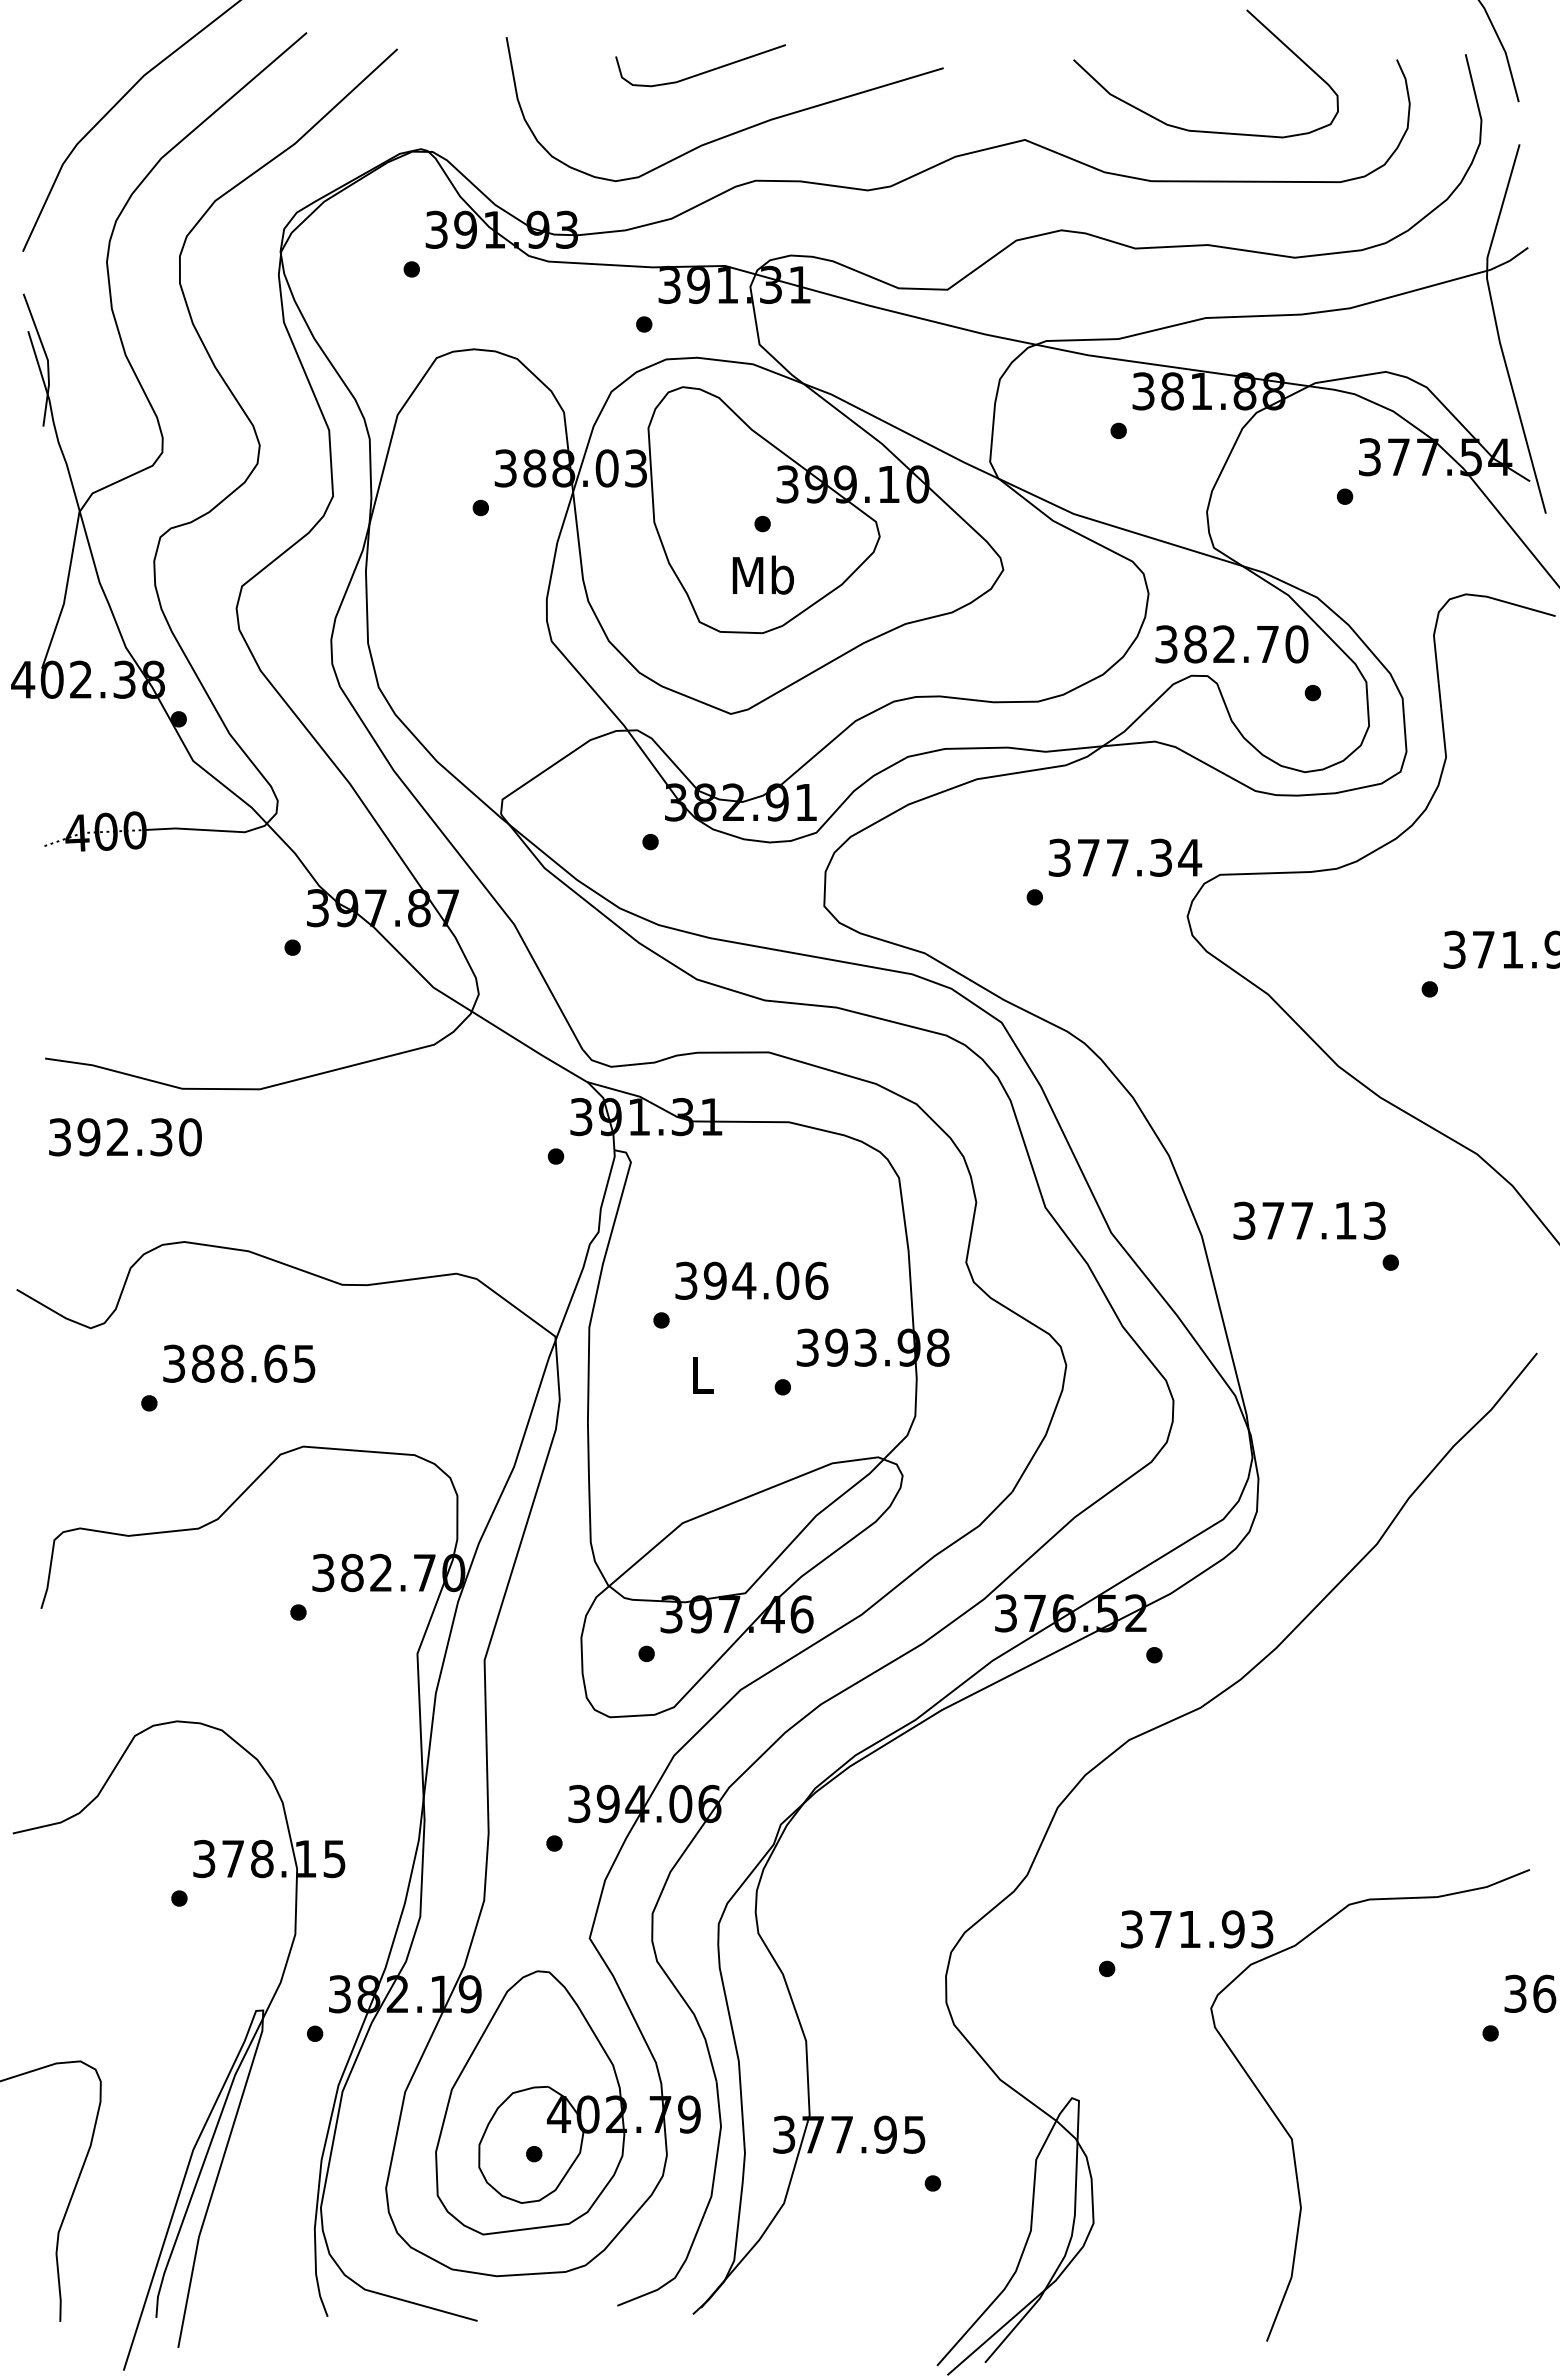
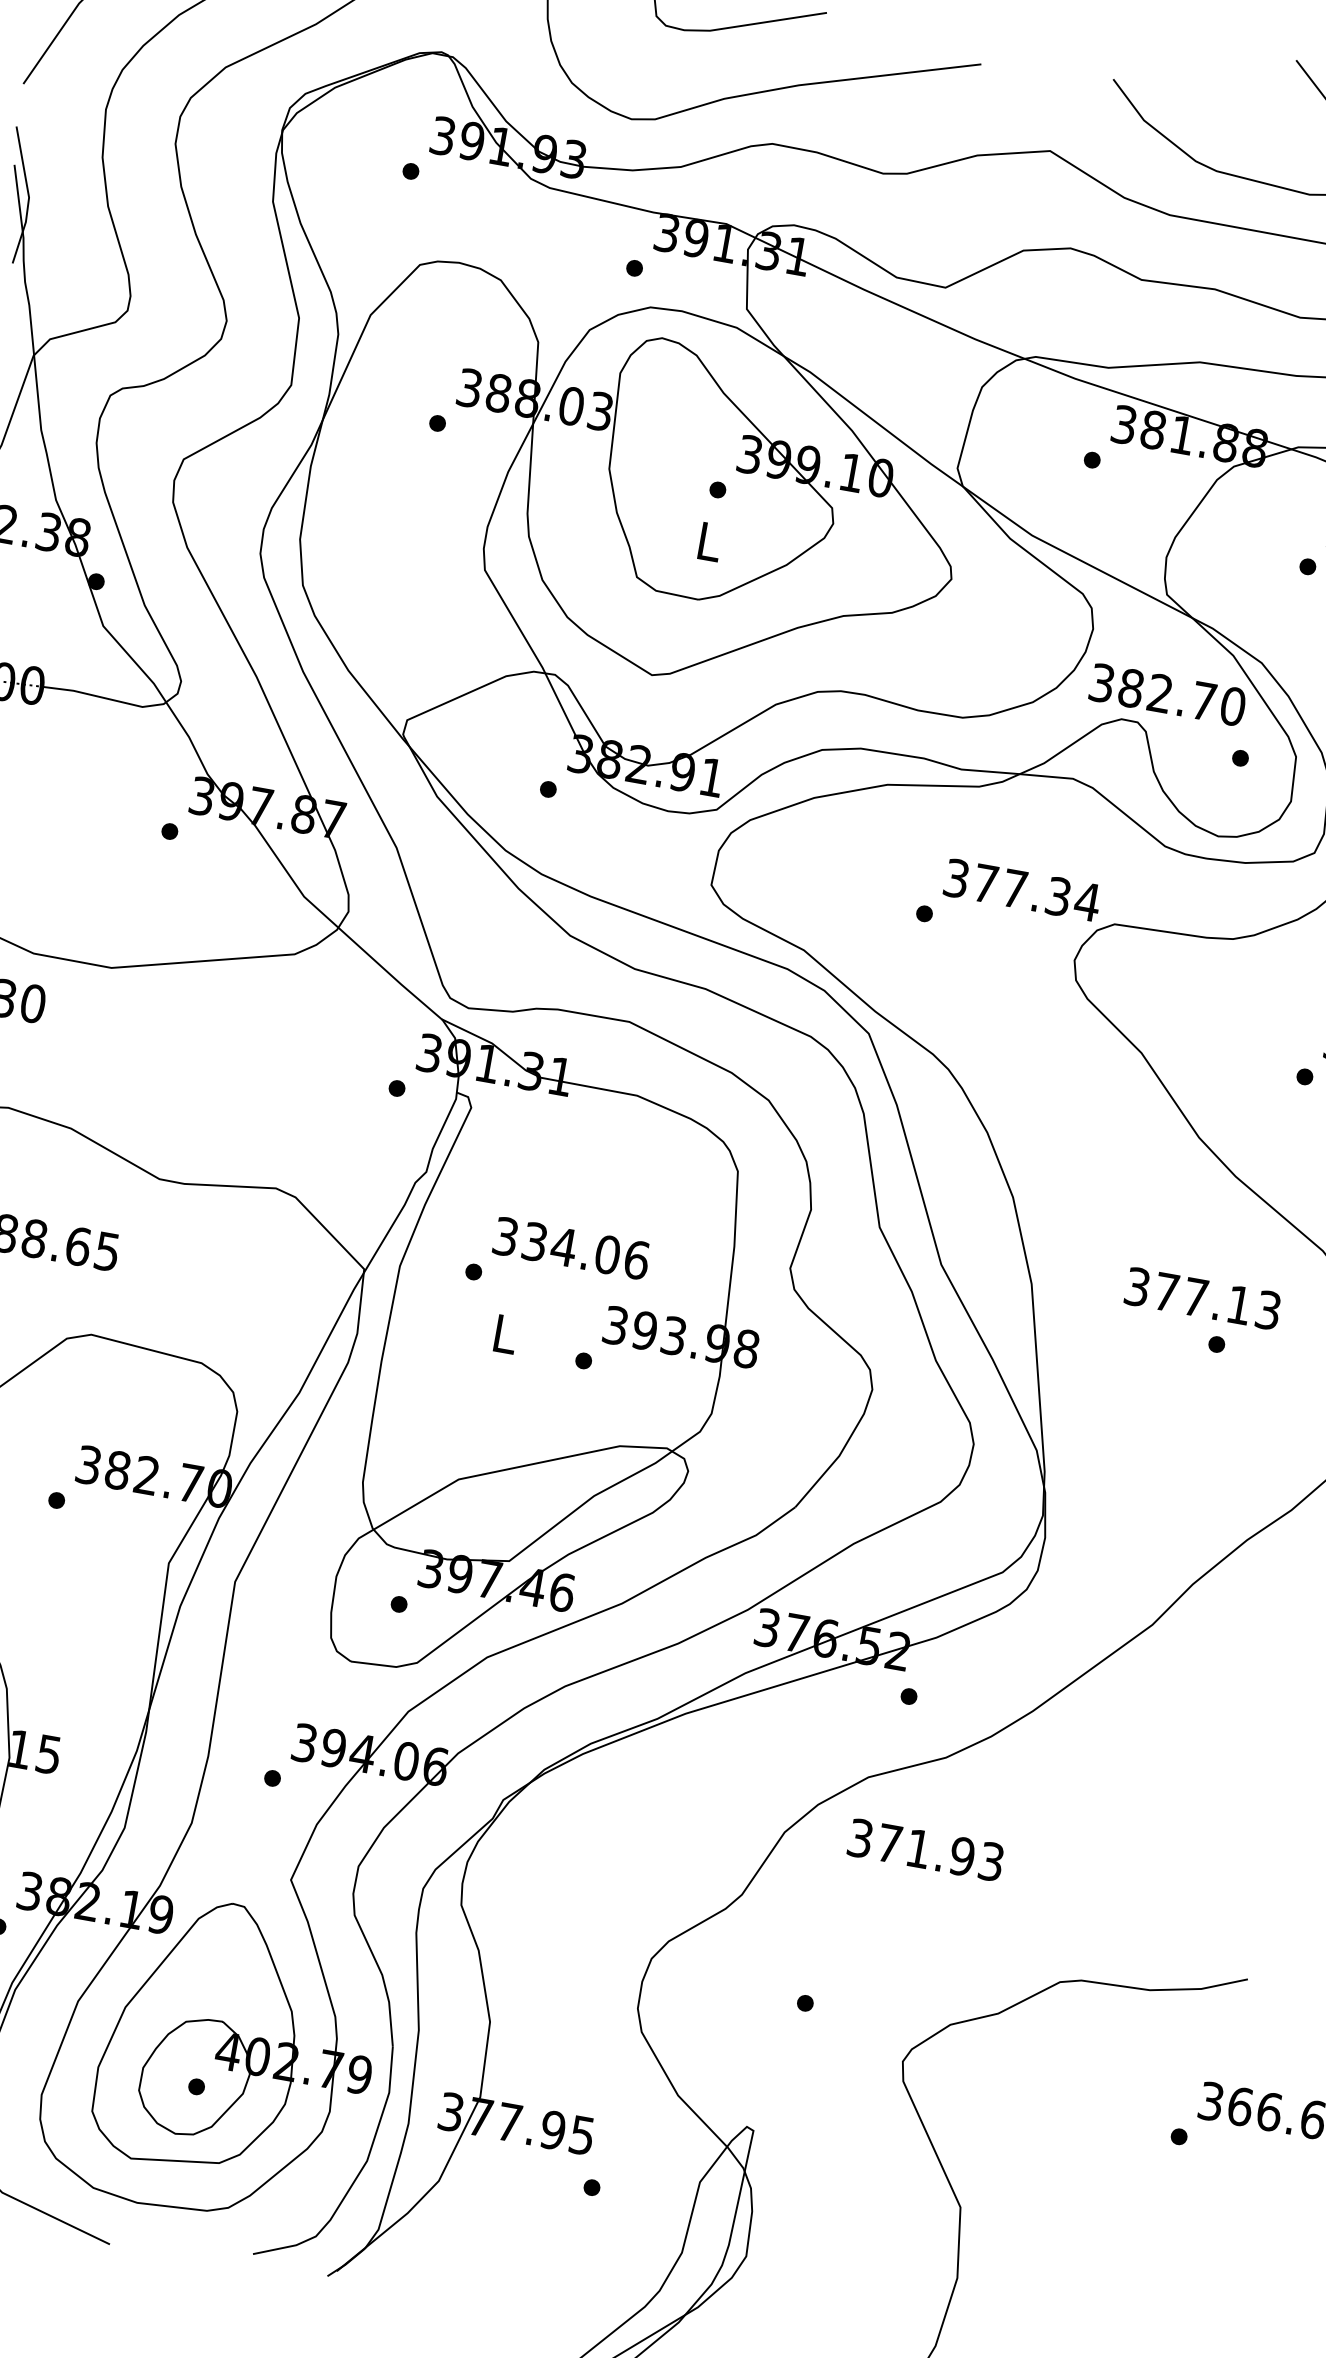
text: (763, 574) -> (709, 540), Mb -> L
text: (1309, 1220) -> (1202, 1298), moved
text: (714, 1280) -> (534, 1241), 394.06 -> 334.06
text: (1197, 1929) -> (926, 1850), moved

